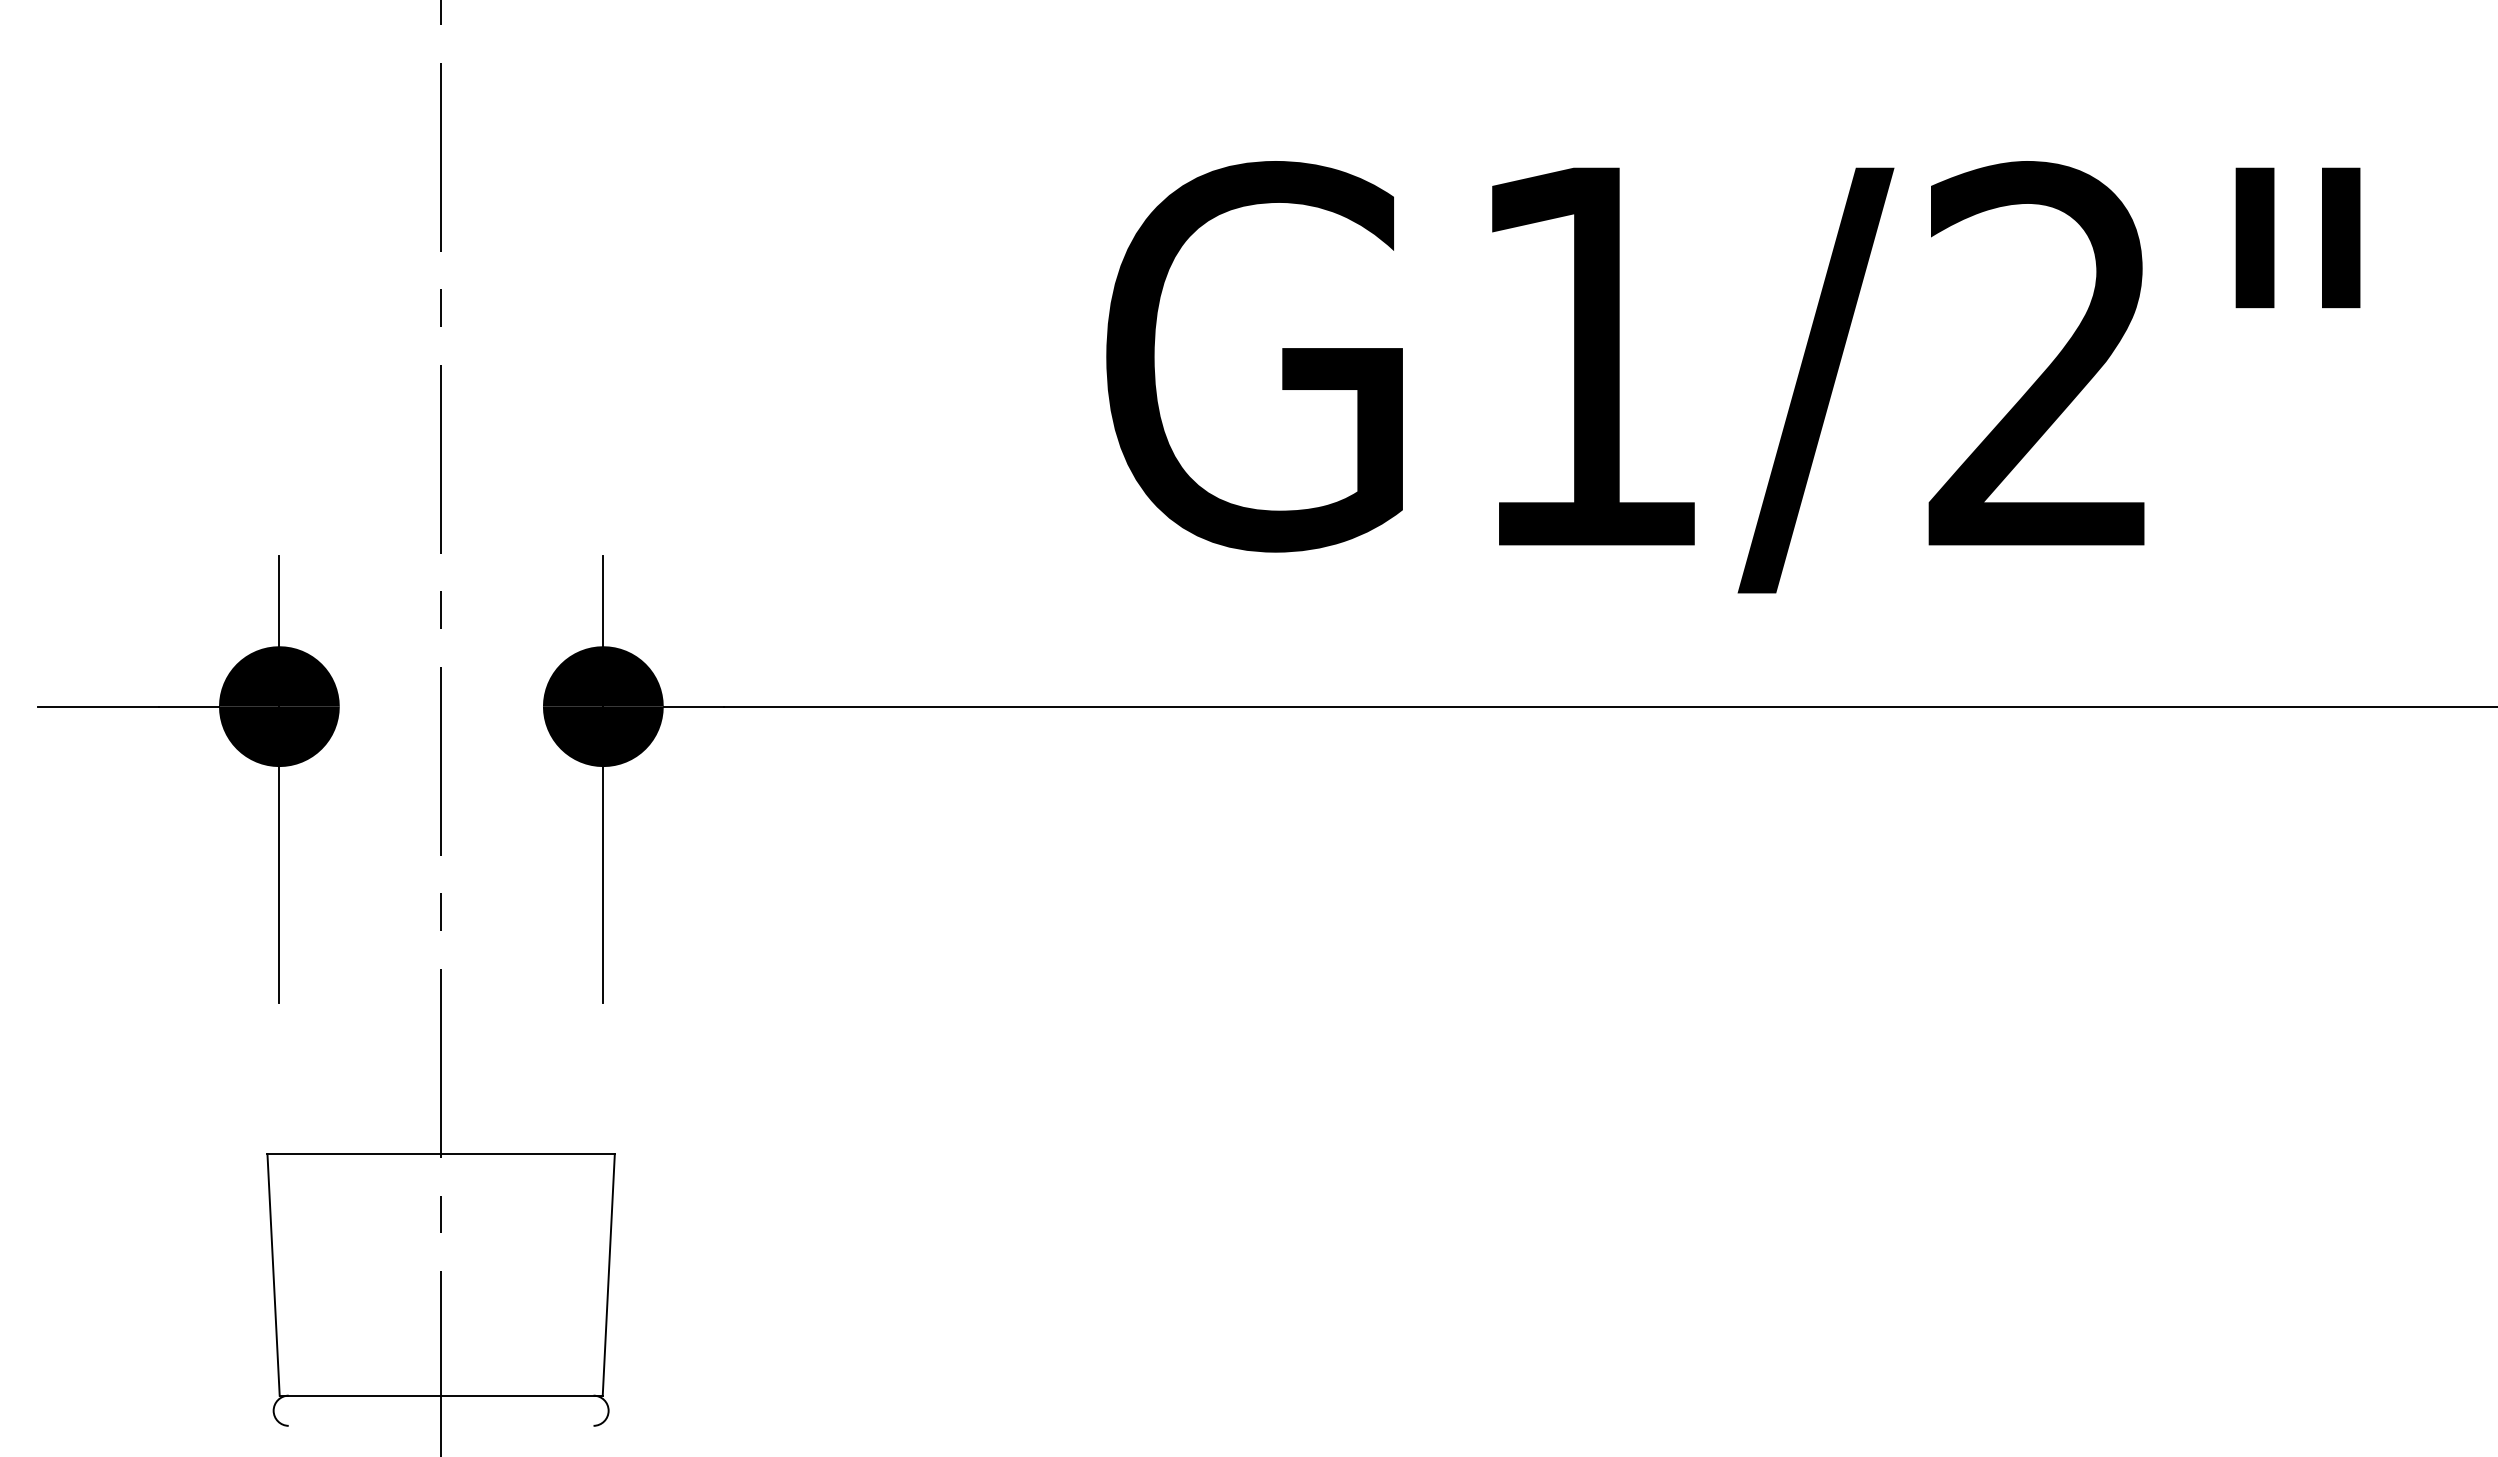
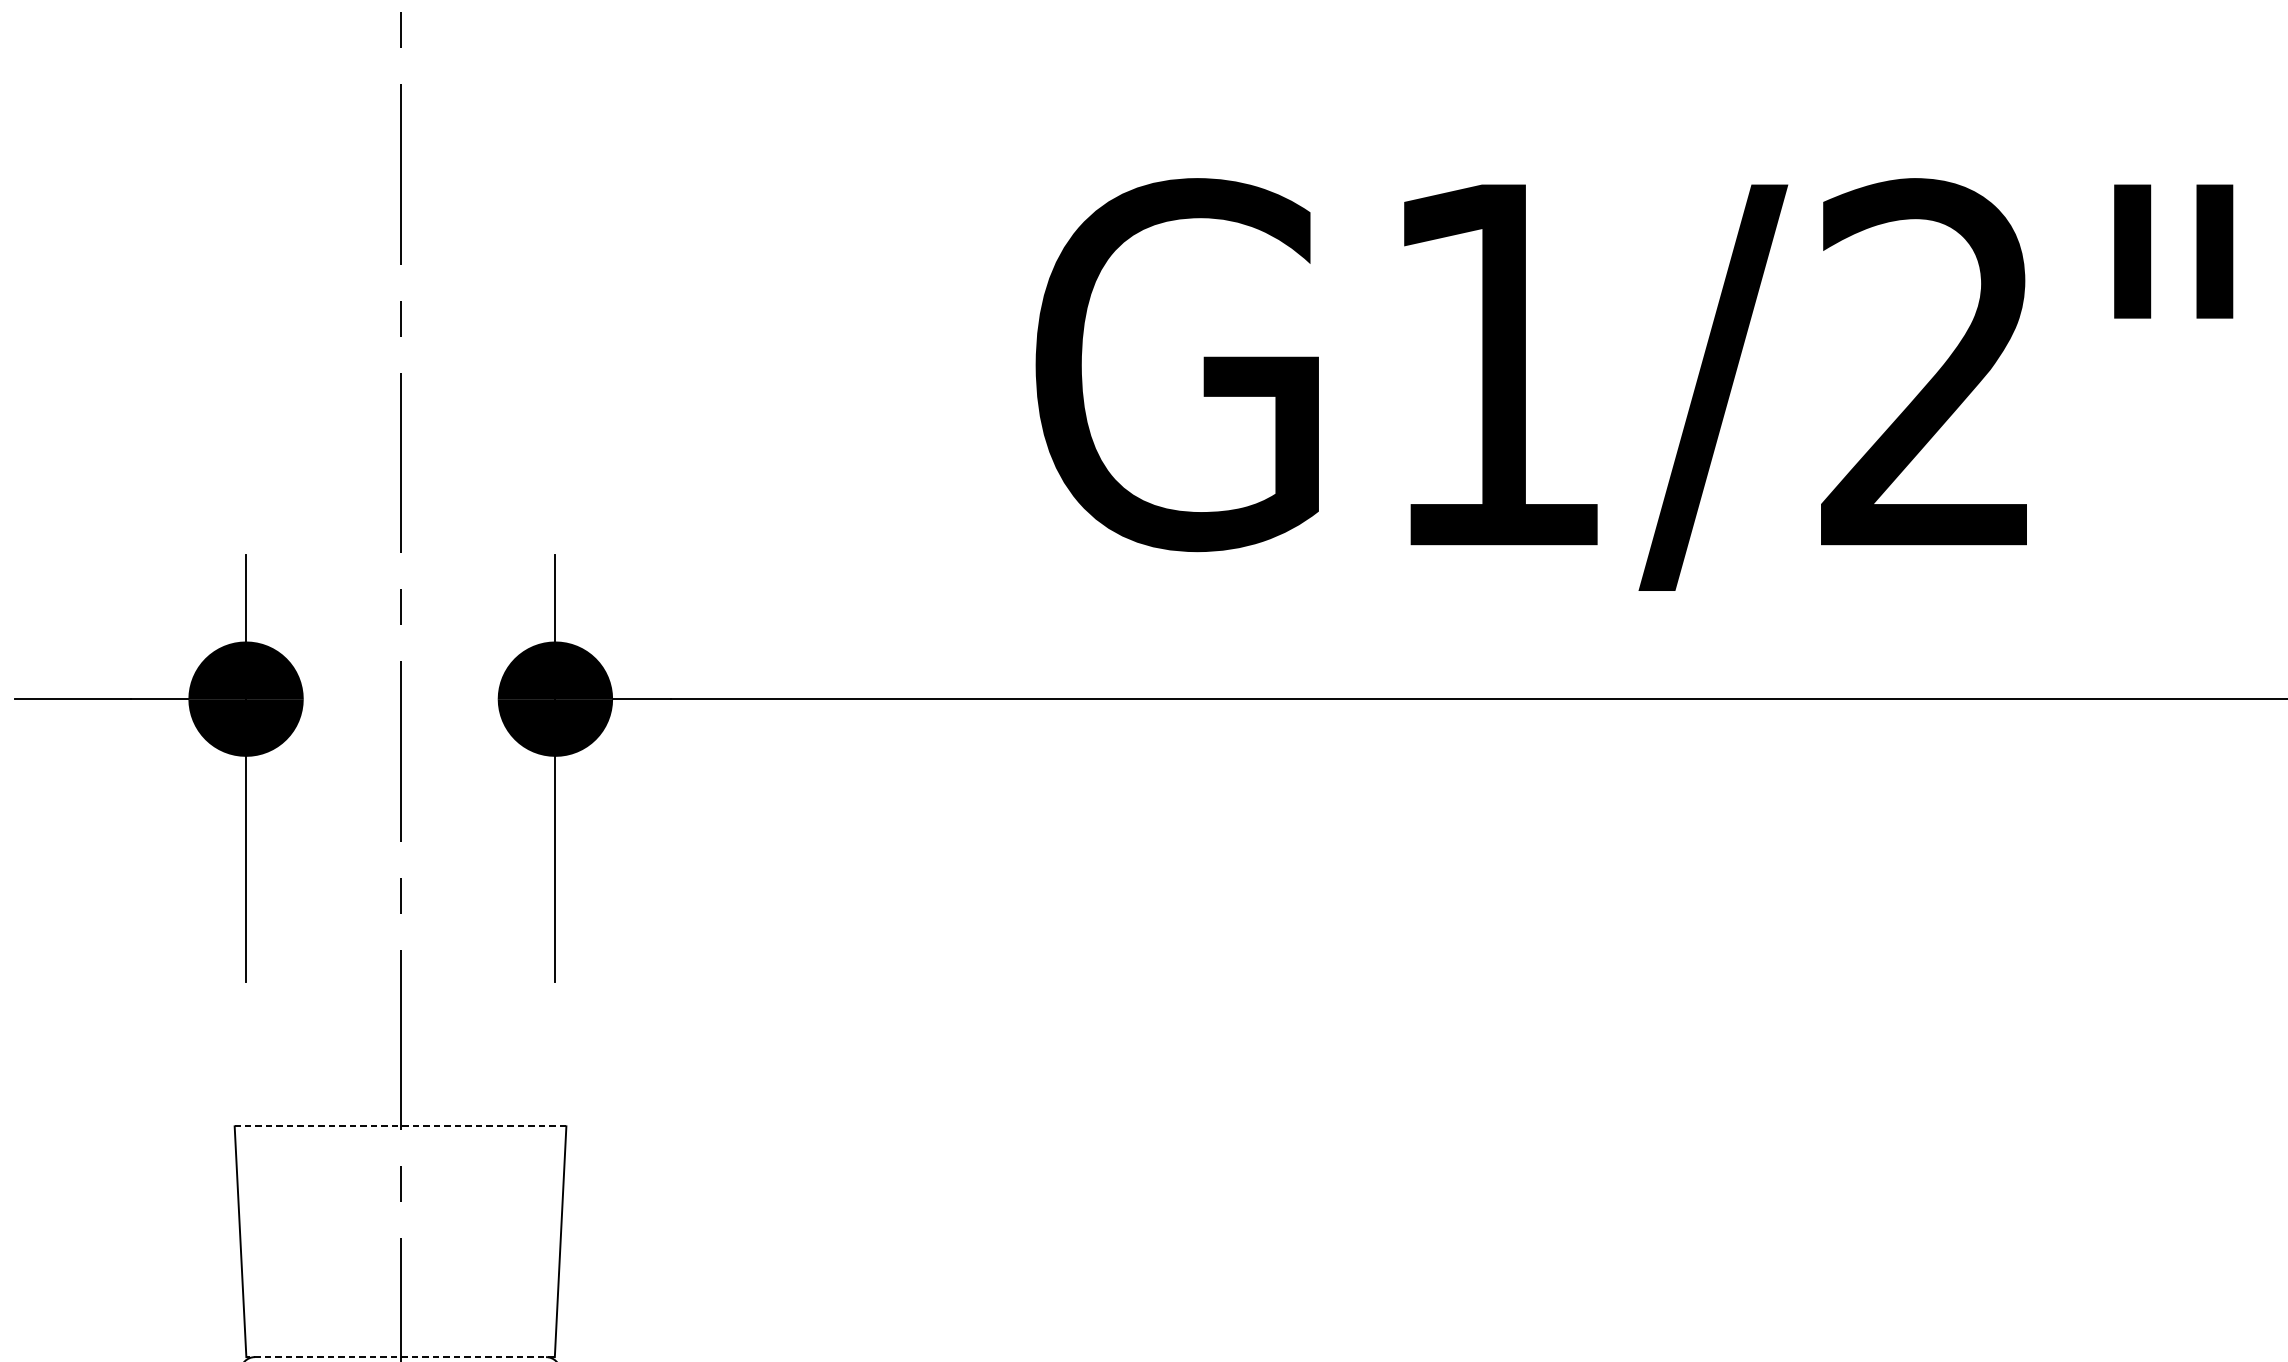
line: (441, 1154) -> (400, 1126), solid -> dashed
line: (441, 1395) -> (400, 1356), solid -> dashed

